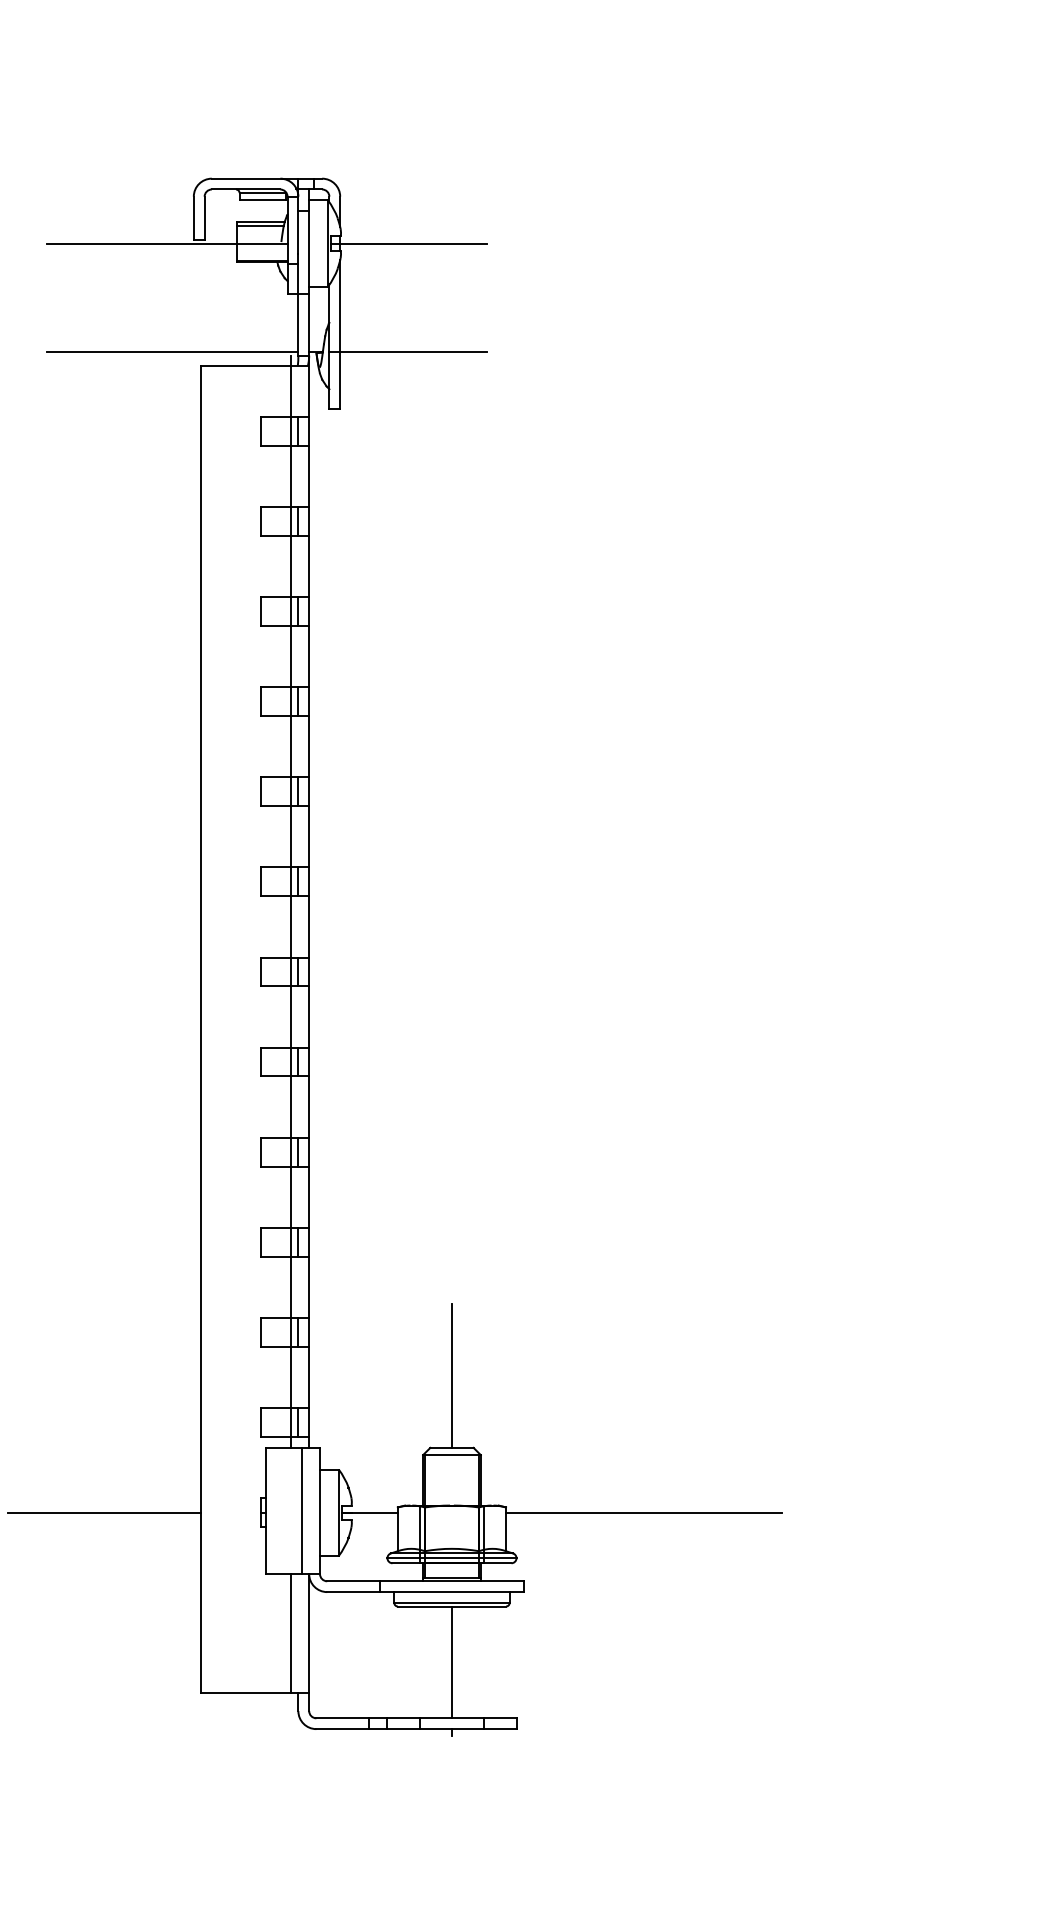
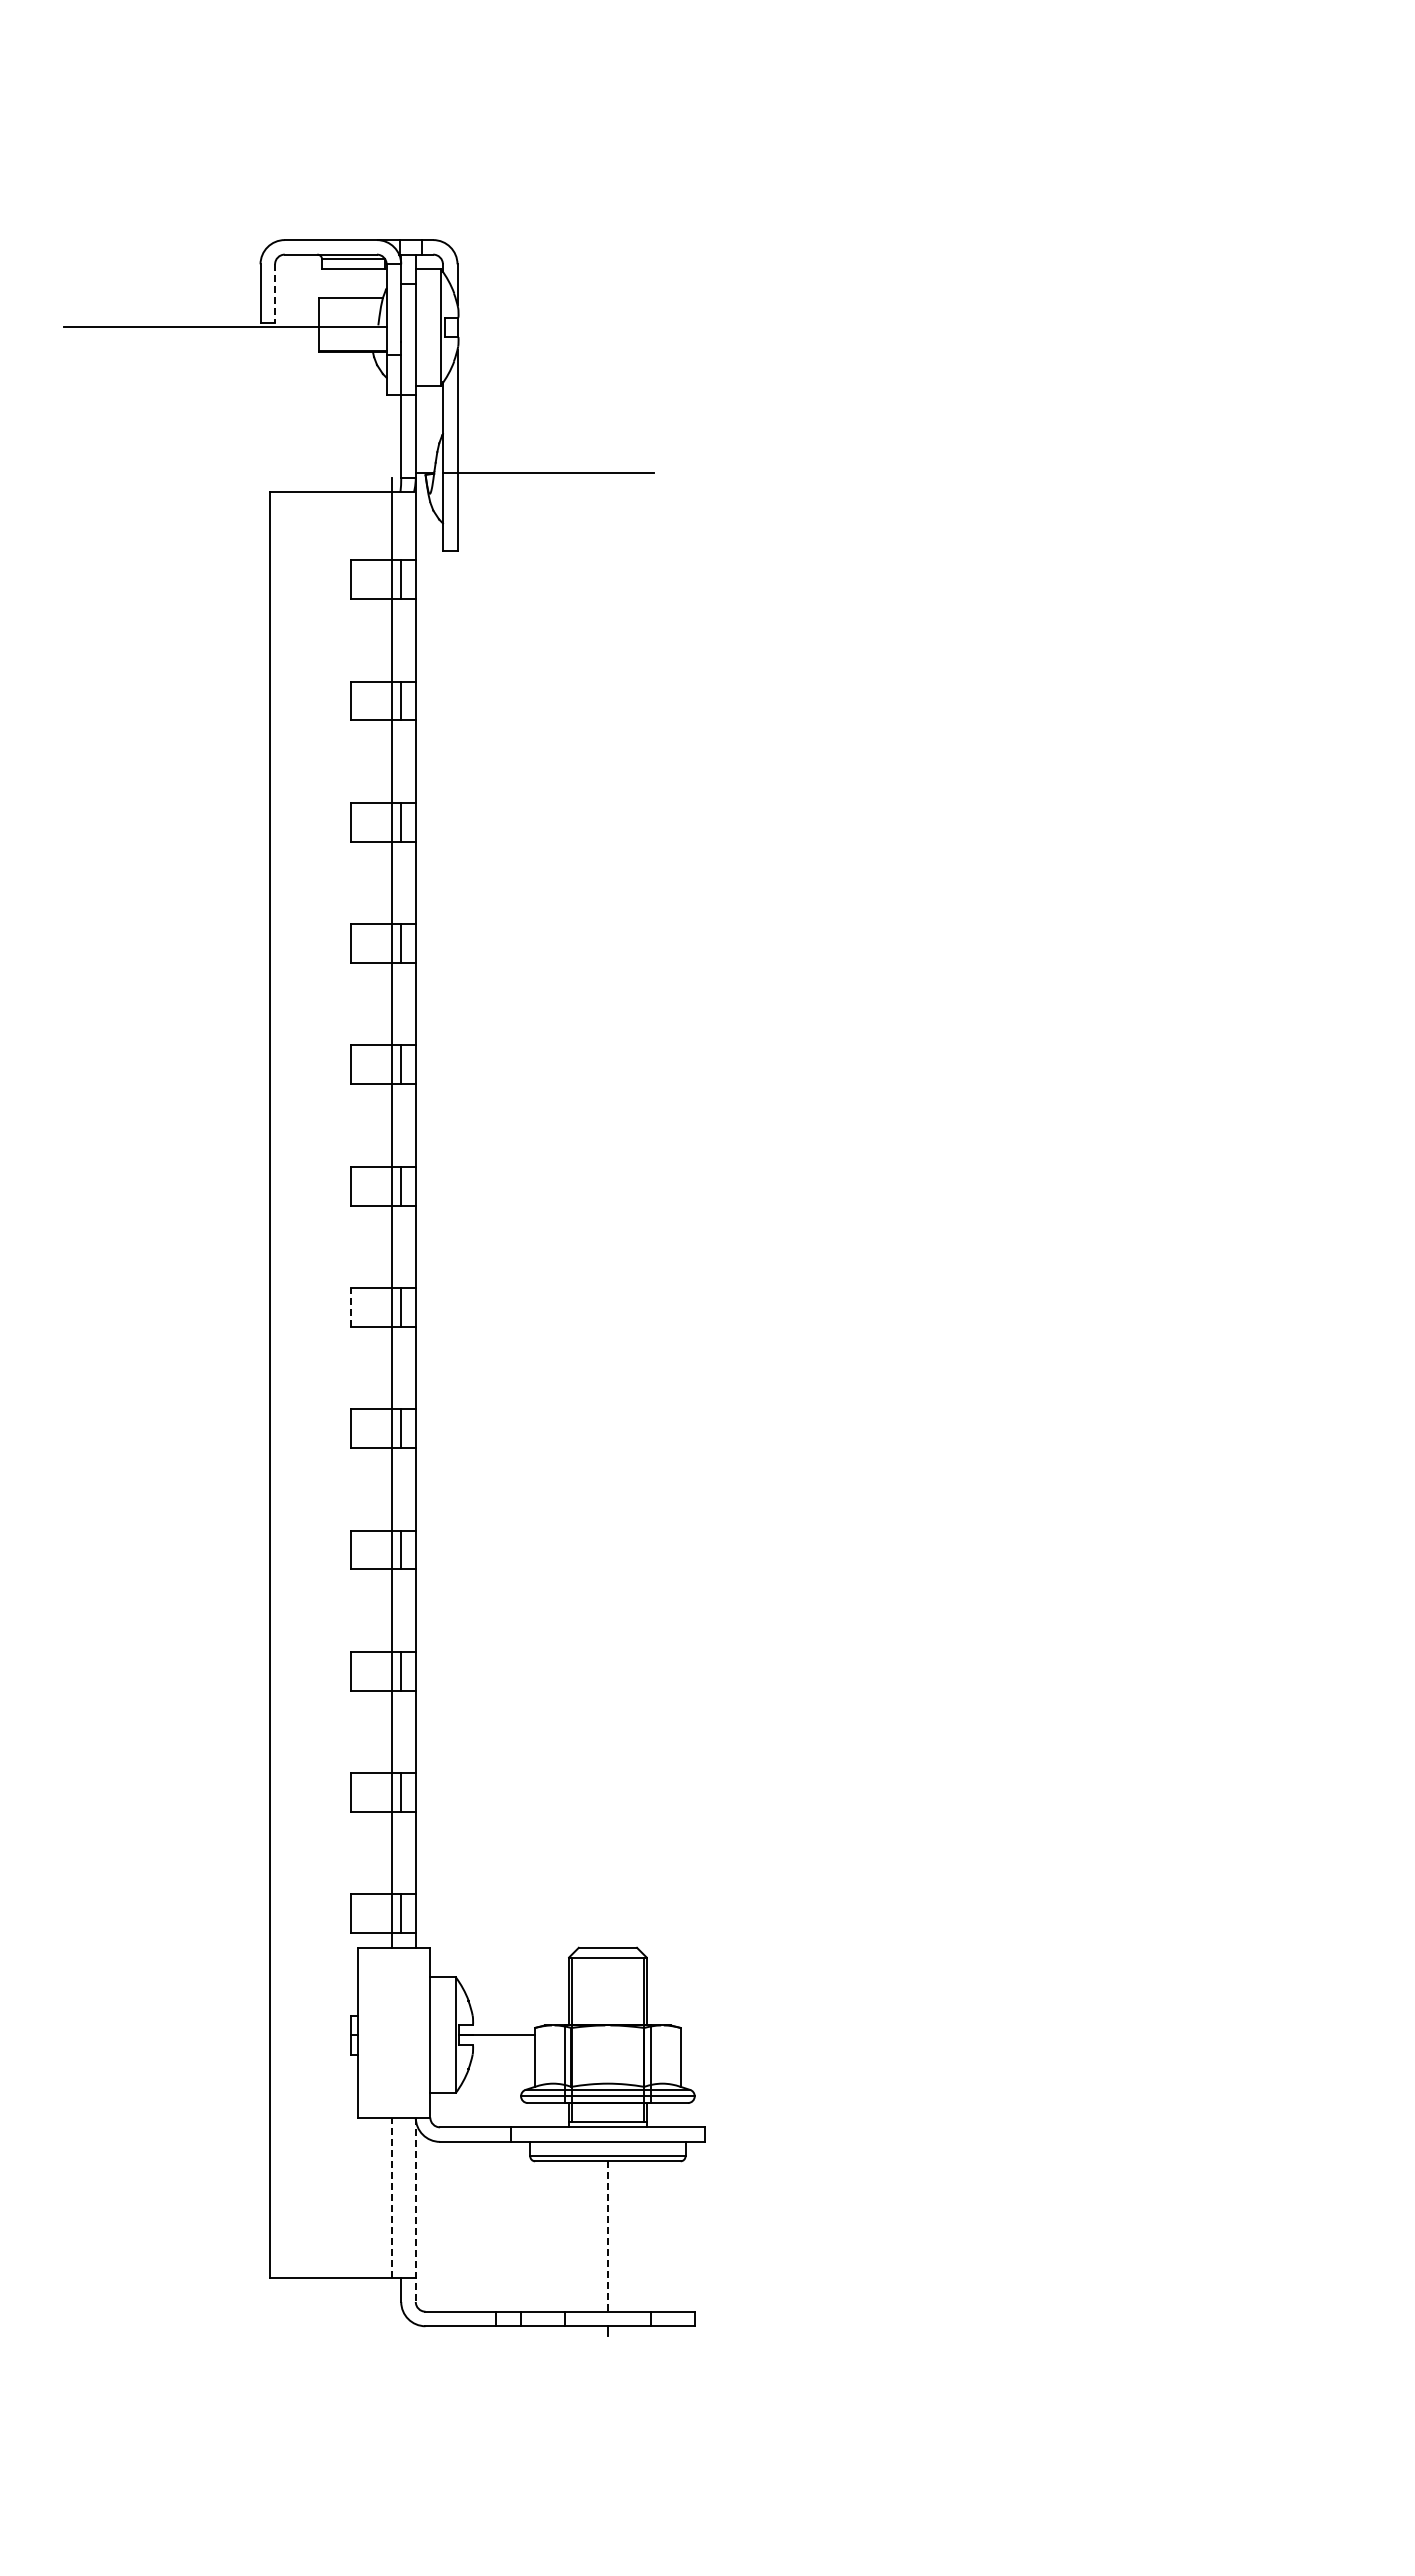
line: (204, 218) -> (275, 293), solid -> dashed
line: (259, 226) -> (349, 304), removed
line: (408, 243) -> (549, 327), removed
line: (172, 351) -> (232, 472), removed
line: (260, 971) -> (350, 1306), solid -> dashed
line: (451, 1375) -> (607, 1850), removed
line: (302, 1510) -> (406, 2032), removed
line: (104, 1513) -> (140, 2035), removed
line: (644, 1513) -> (866, 2035), removed
line: (291, 1633) -> (391, 2197), solid -> dashed
line: (308, 1643) -> (415, 2210), solid -> dashed
line: (451, 1662) -> (607, 2236), solid -> dashed

